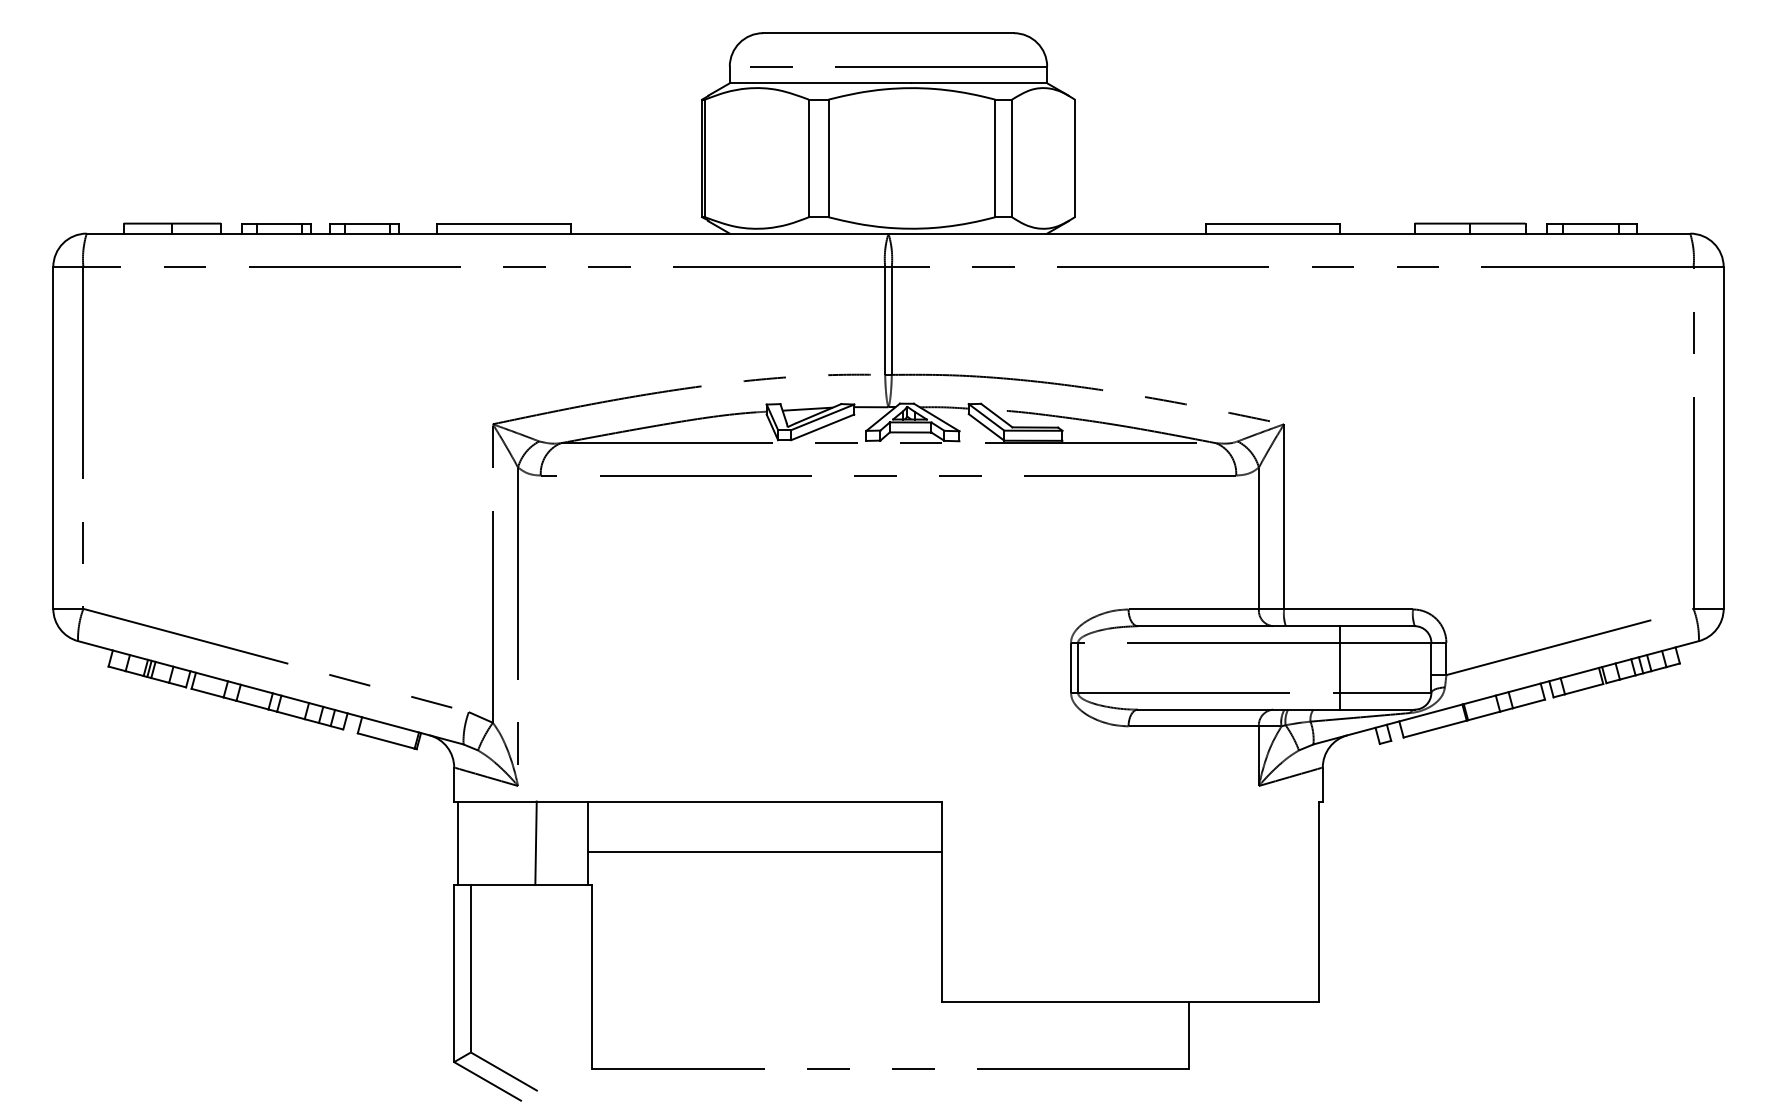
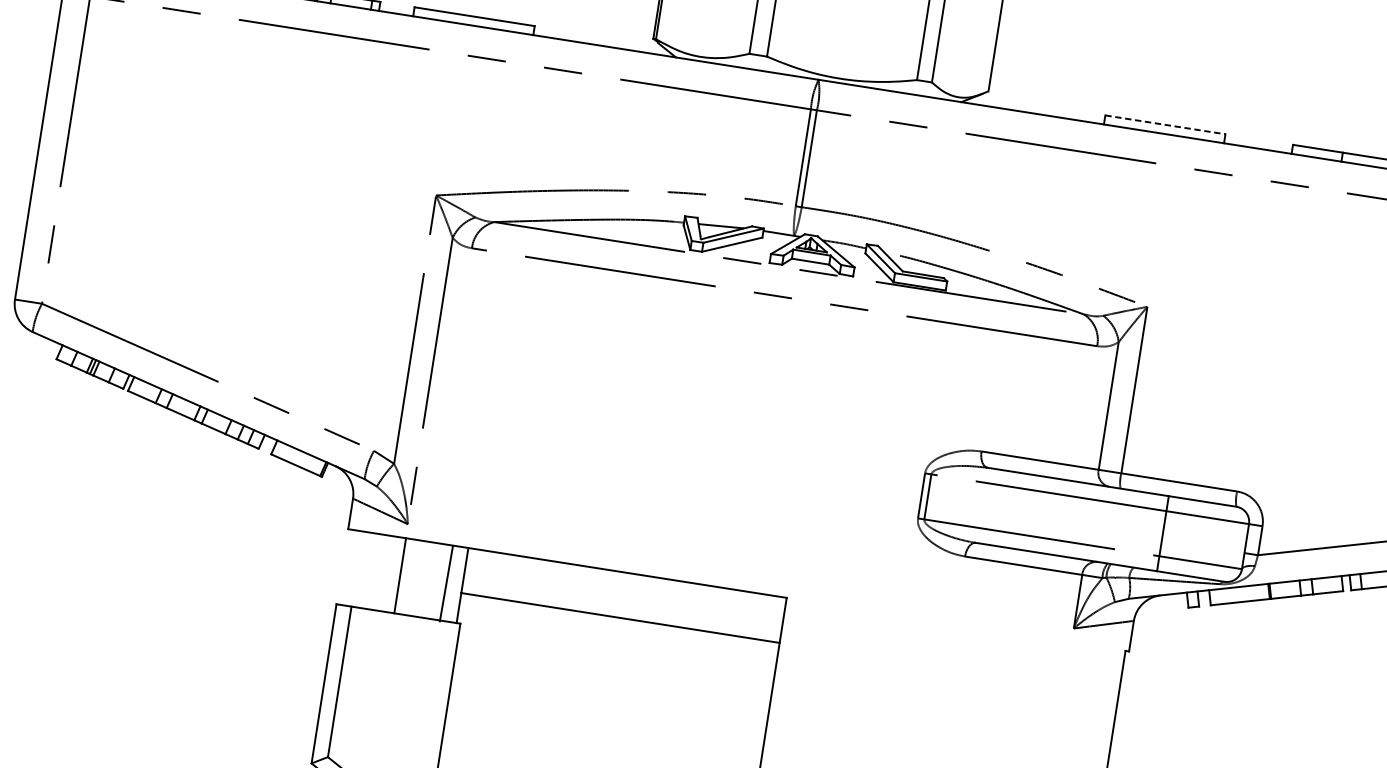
line: (1272, 223) -> (1165, 124), solid -> dashed
line: (457, 843) -> (400, 575), moved
line: (535, 843) -> (445, 584), moved

